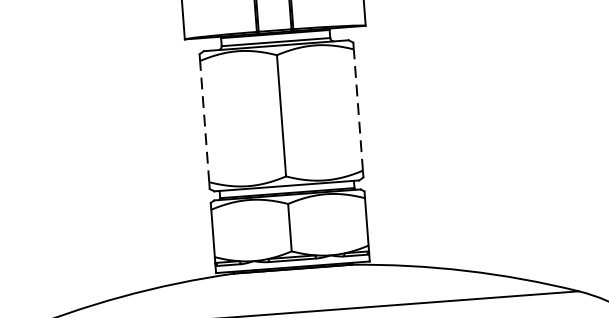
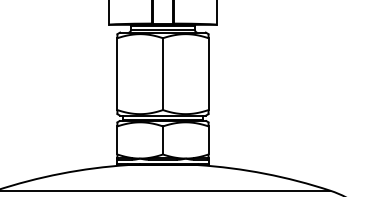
line: (358, 110) -> (208, 74), dashed -> solid
line: (204, 122) -> (117, 74), dashed -> solid

